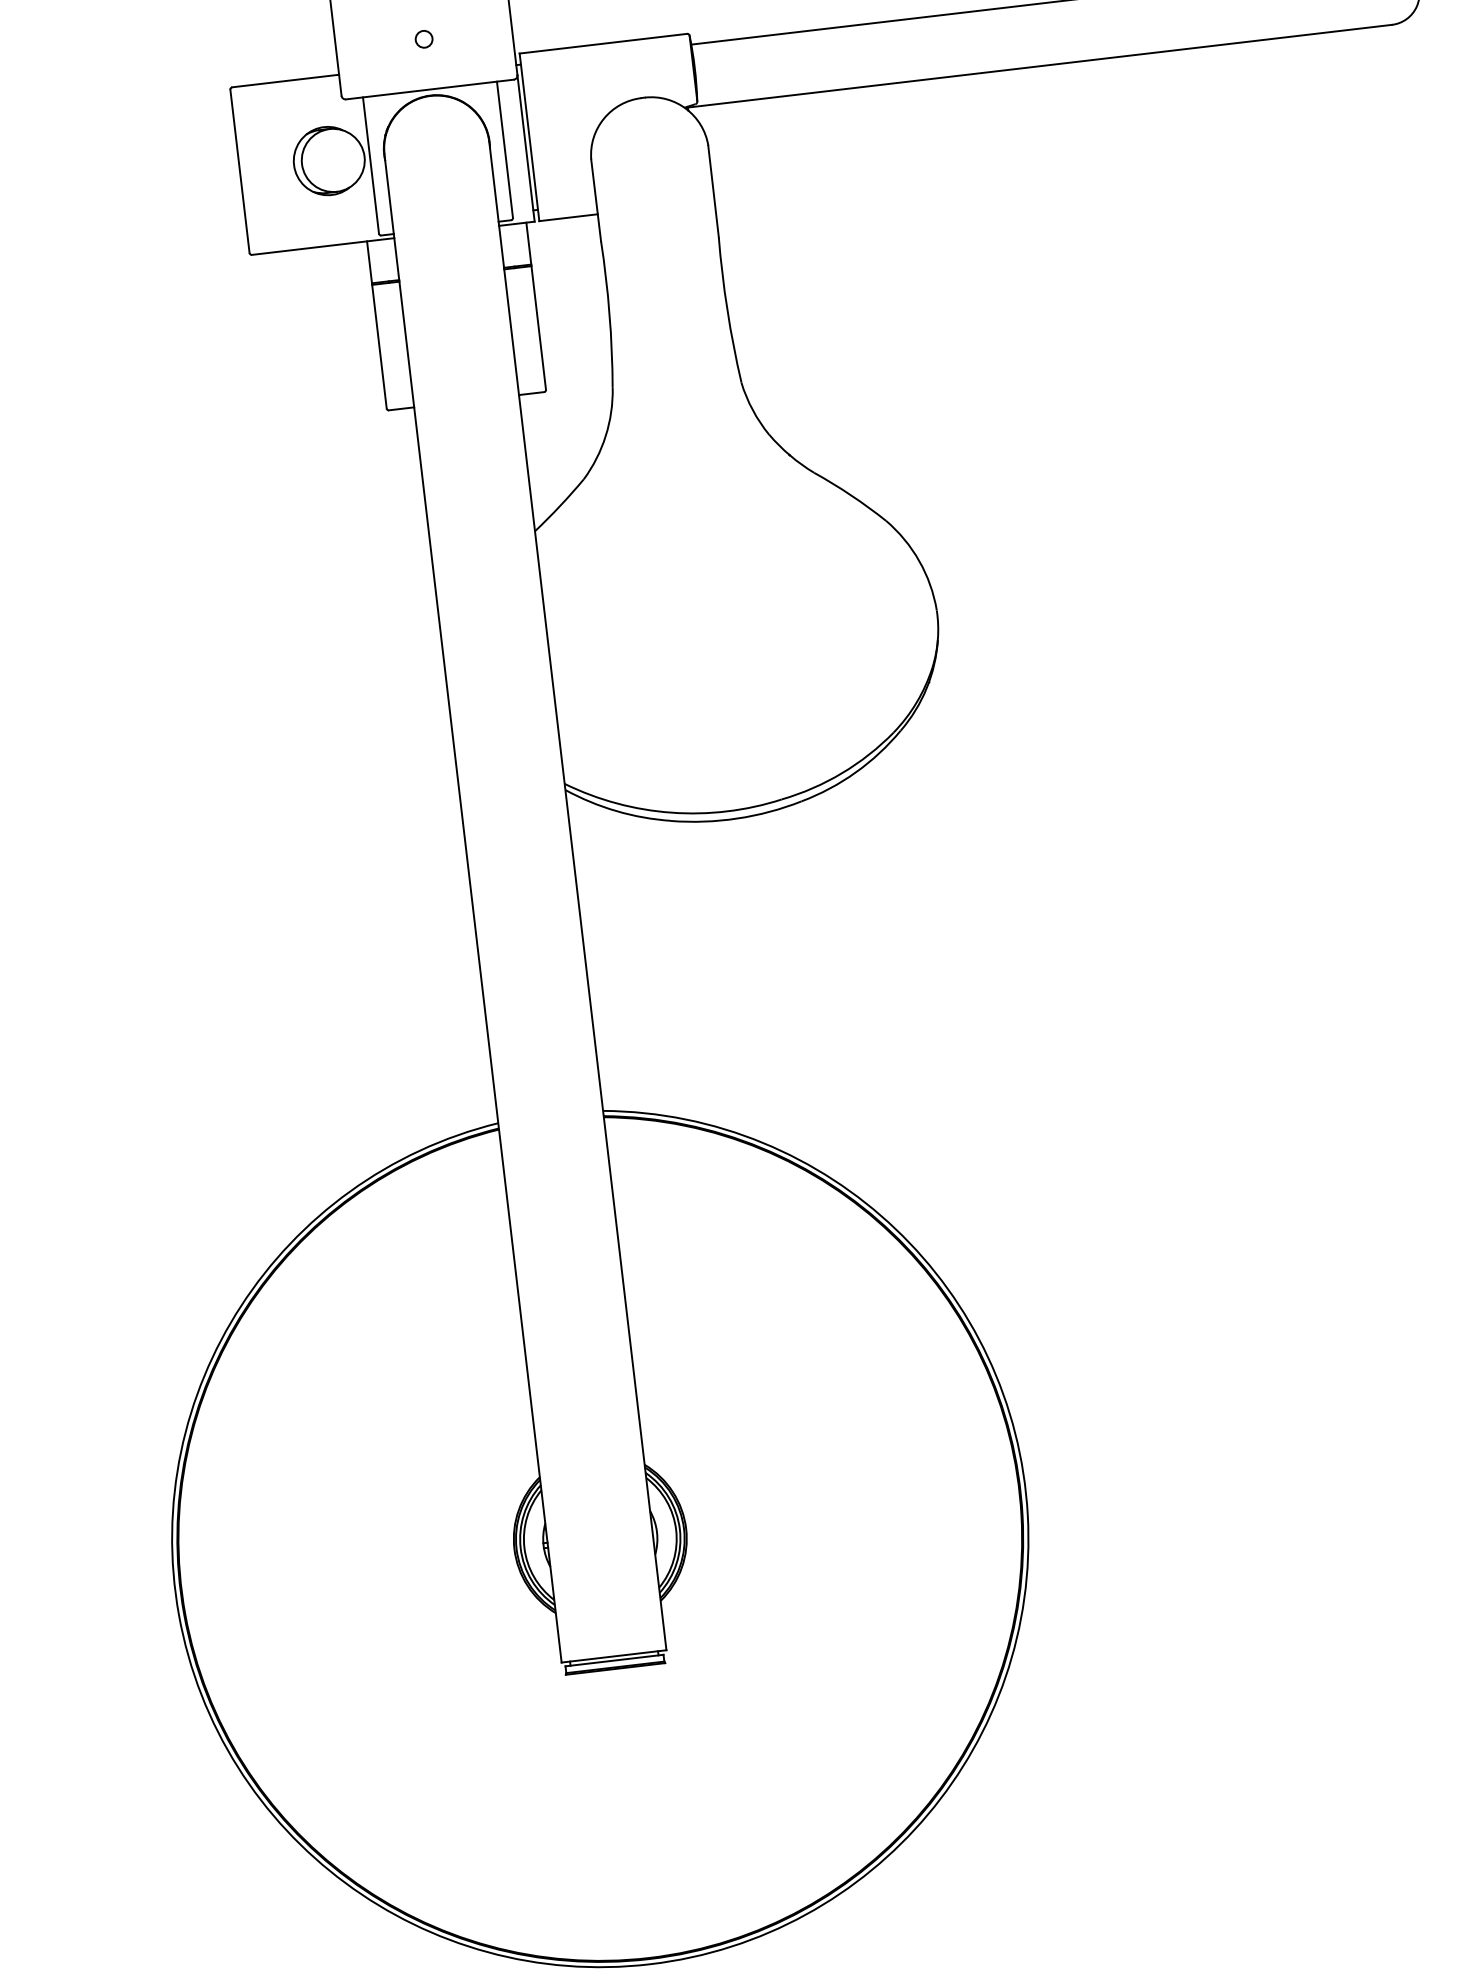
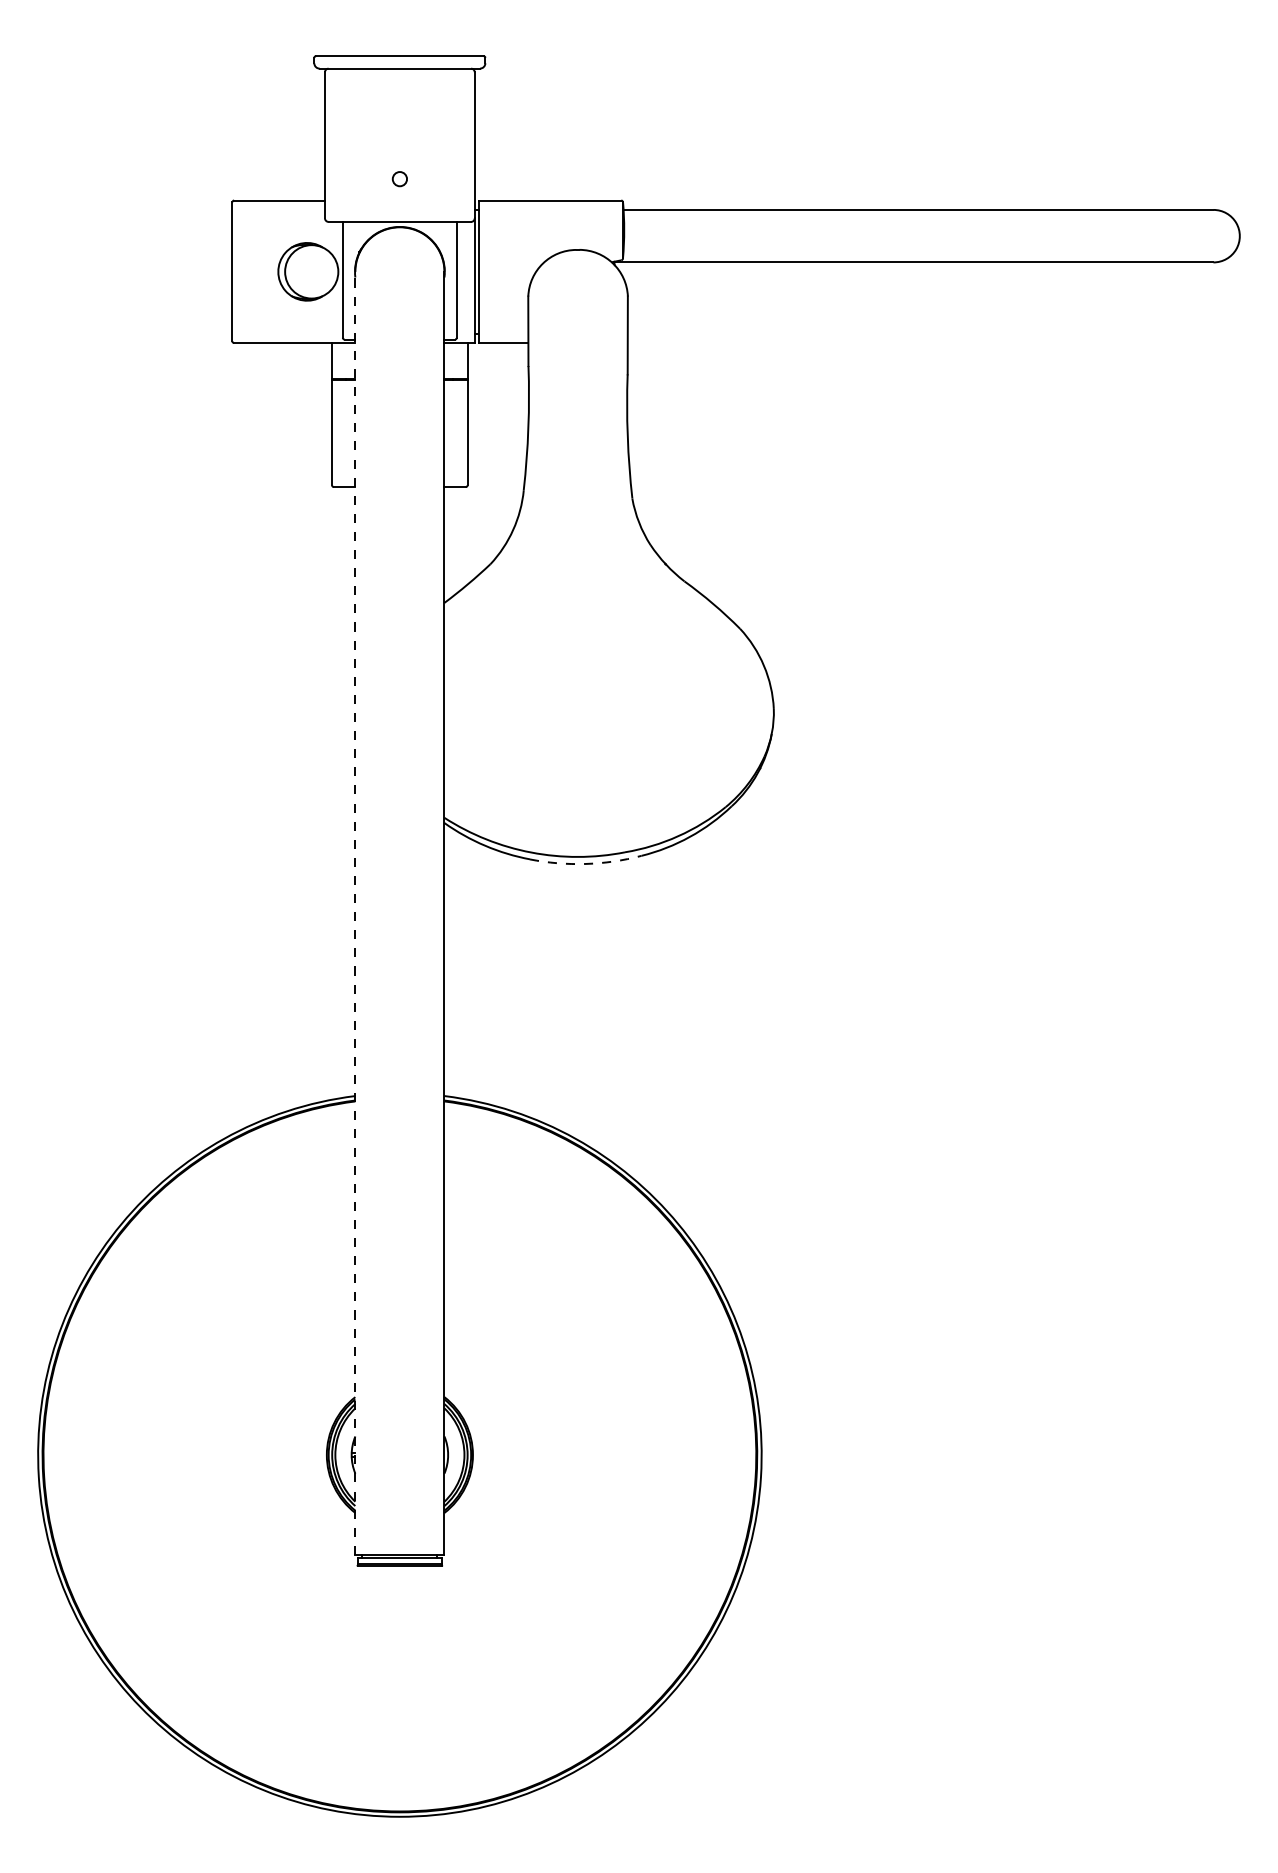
arc: (736, 818) -> (585, 863), solid -> dashed
line: (473, 908) -> (355, 913), solid -> dashed

